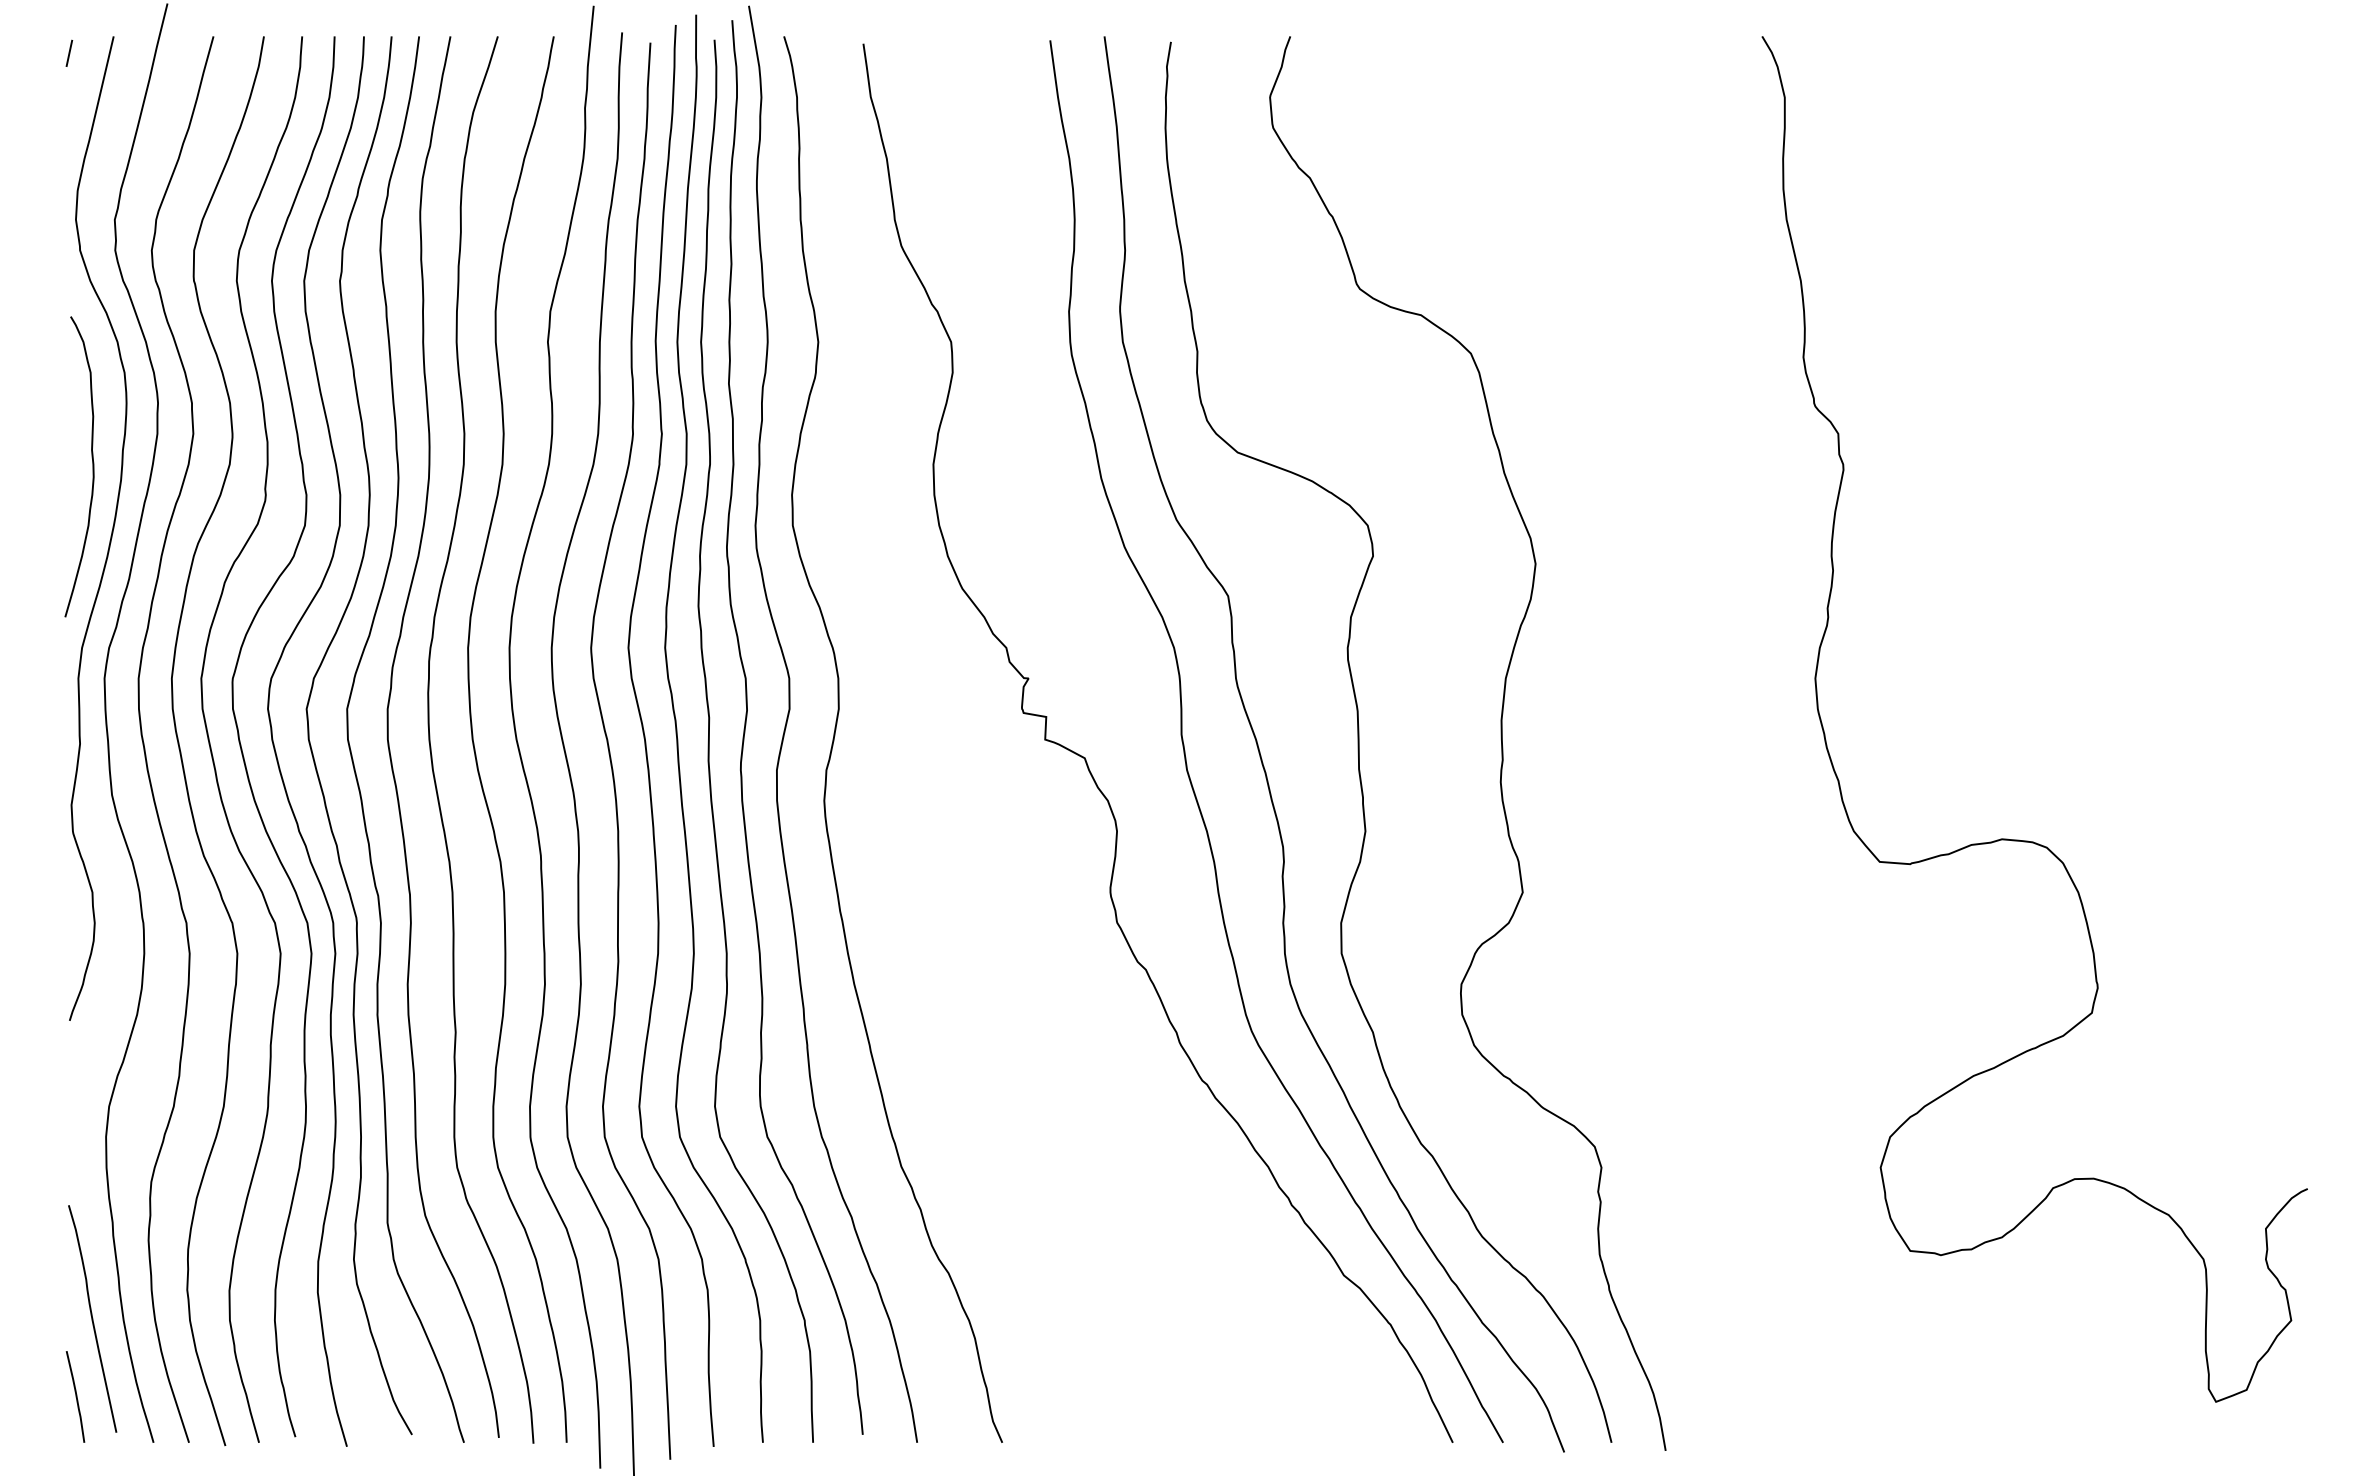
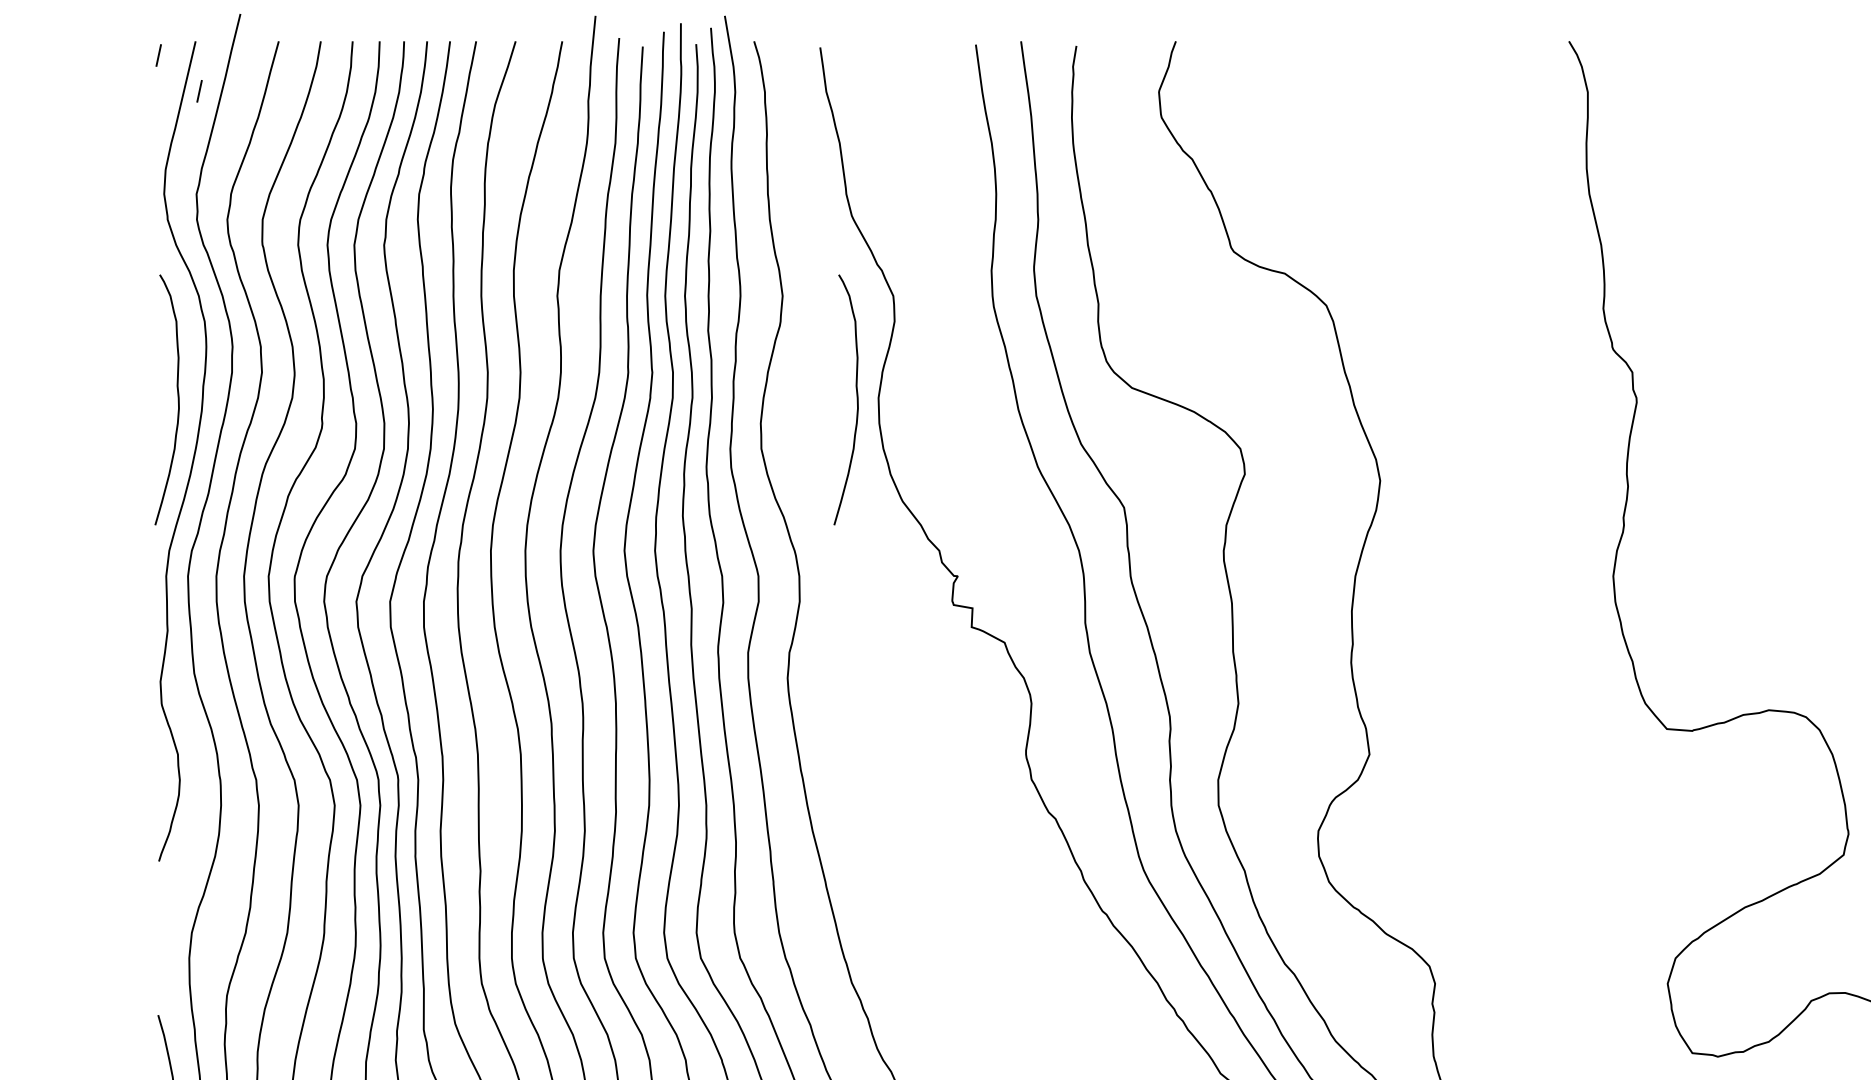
line: (118, 95) -> (199, 90), added
curve: (907, 466) -> (856, 399), added

